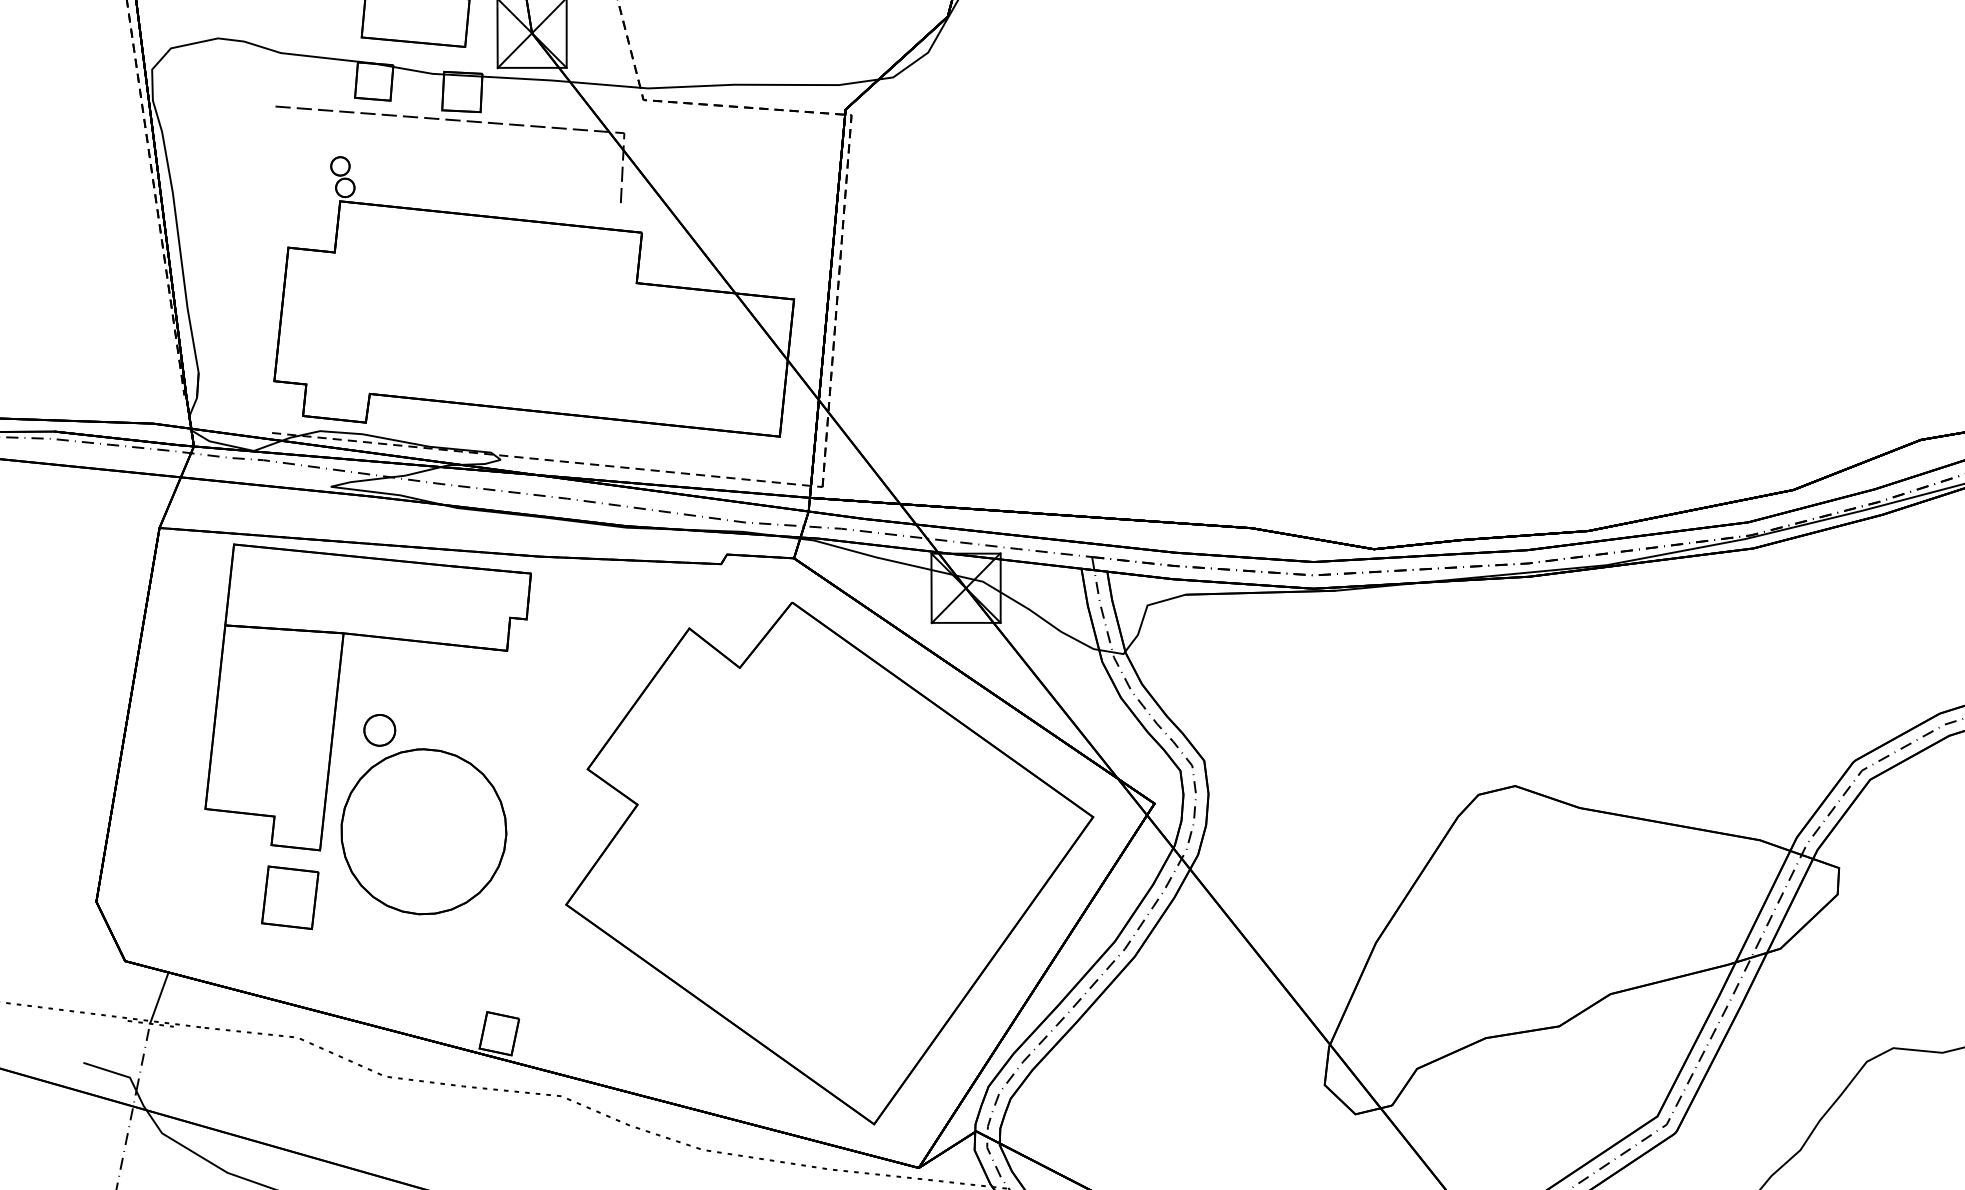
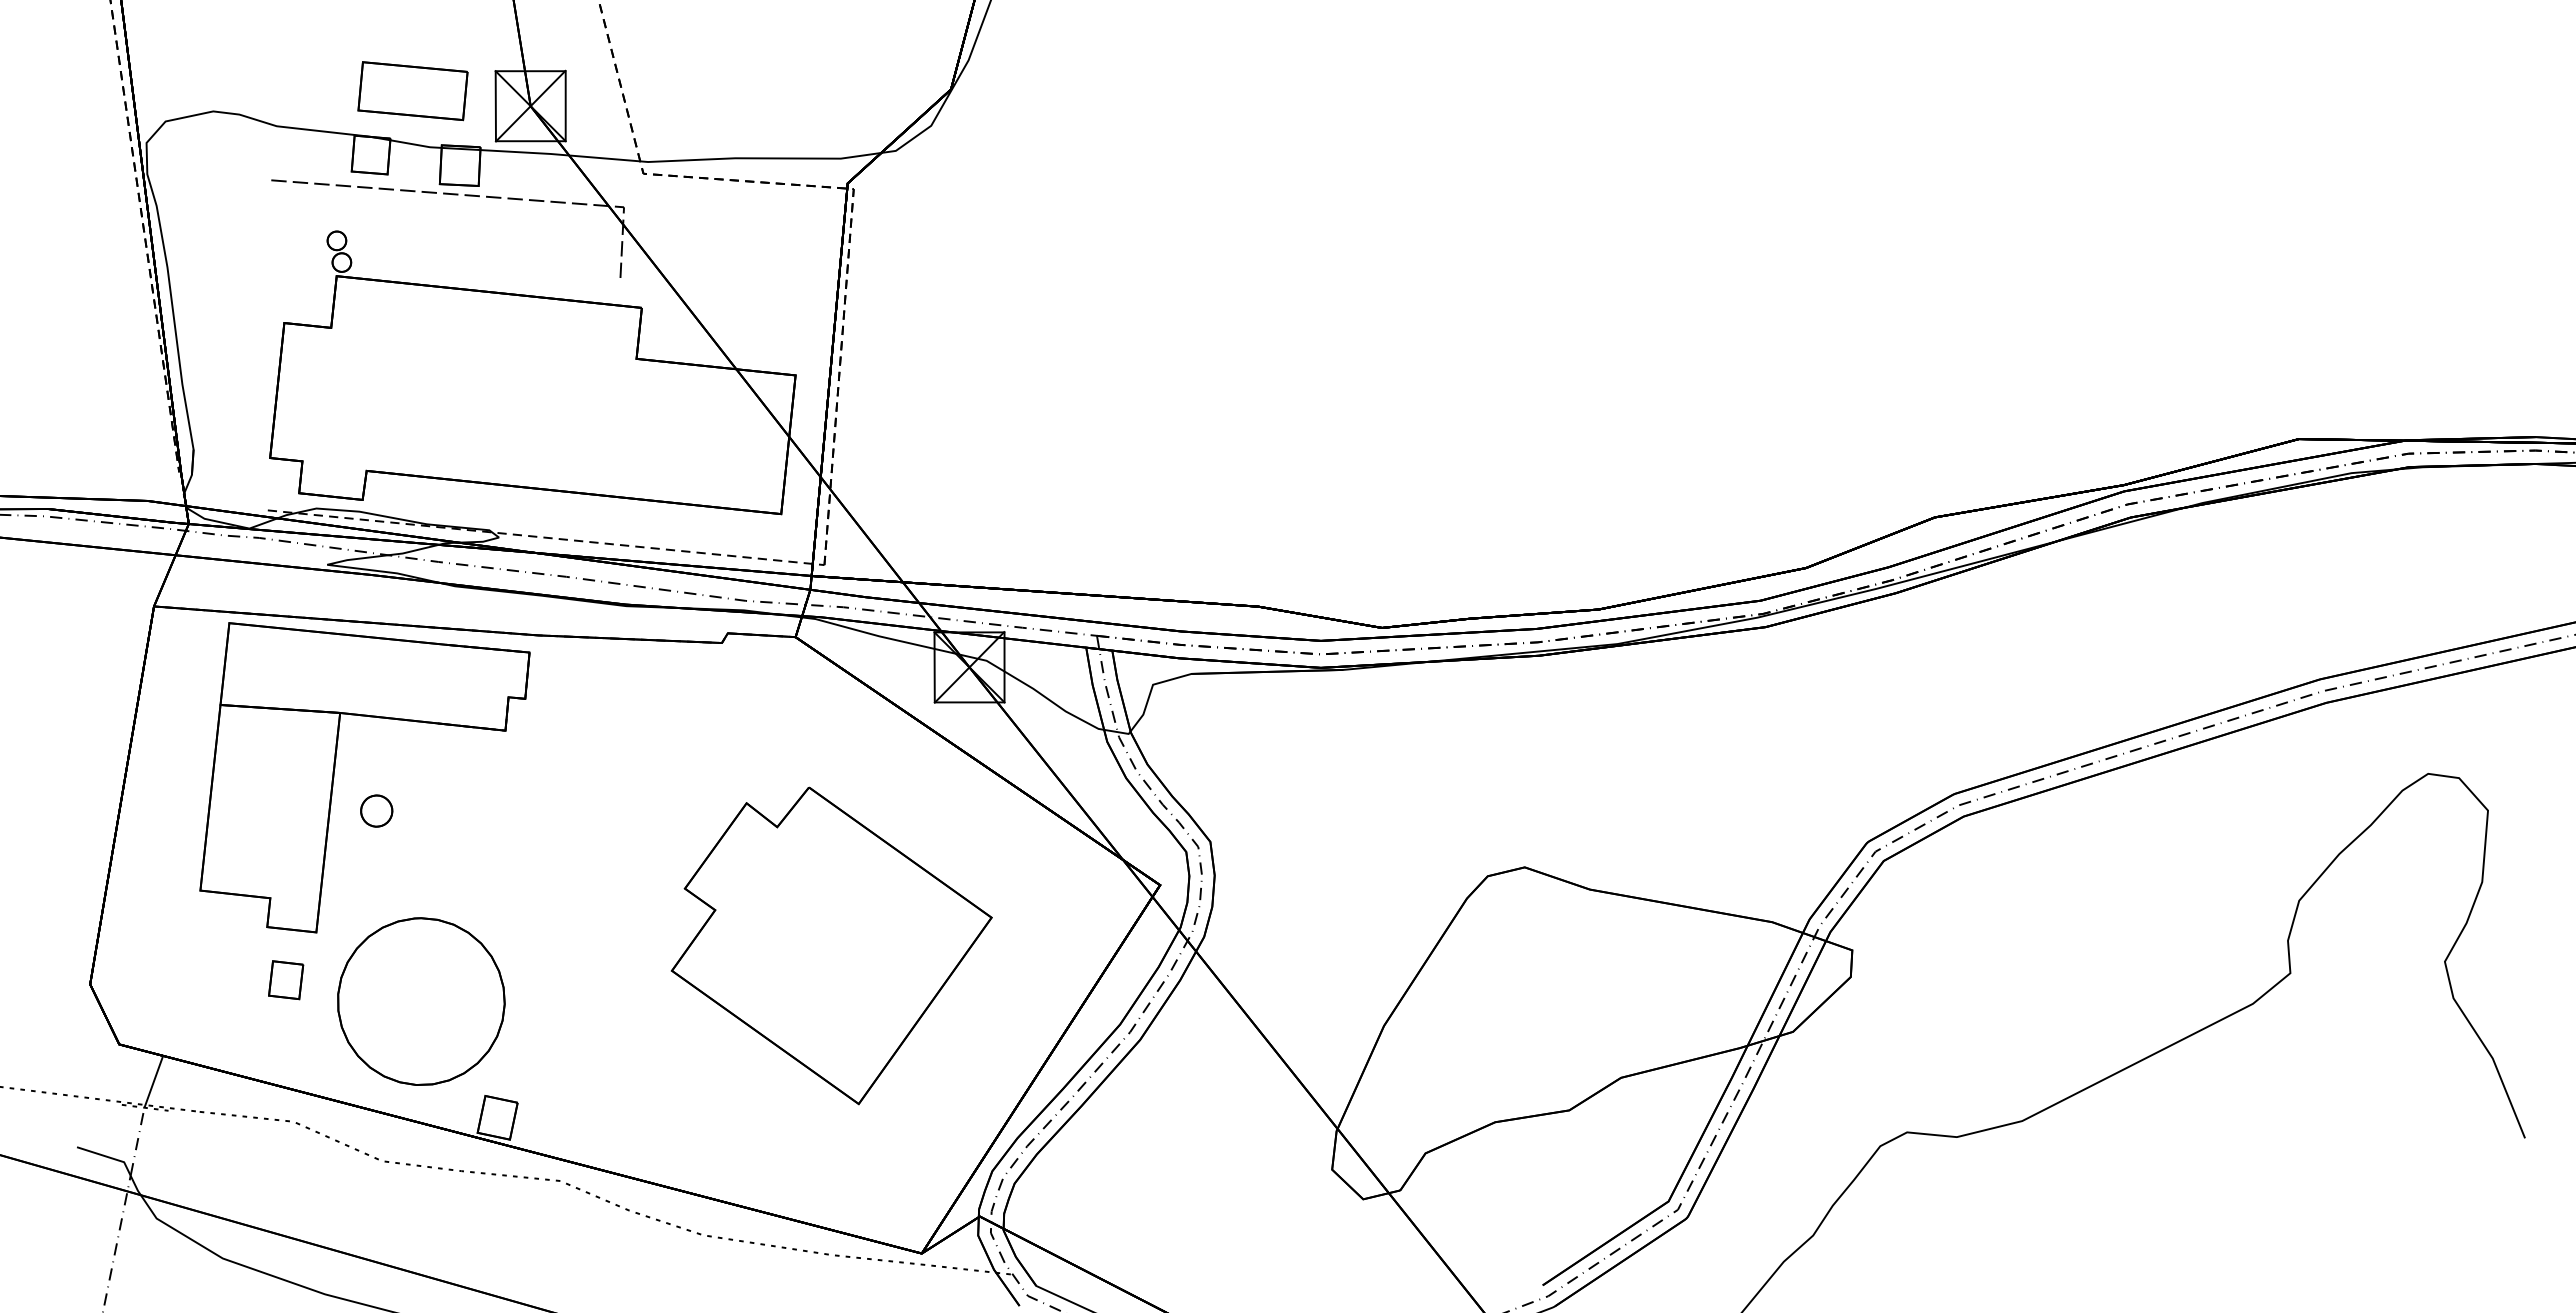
part: (424, 831) -> (421, 1001), moved
part: (829, 863) -> (831, 945), size x0.6
part: (289, 896) -> (285, 979), size x0.6

